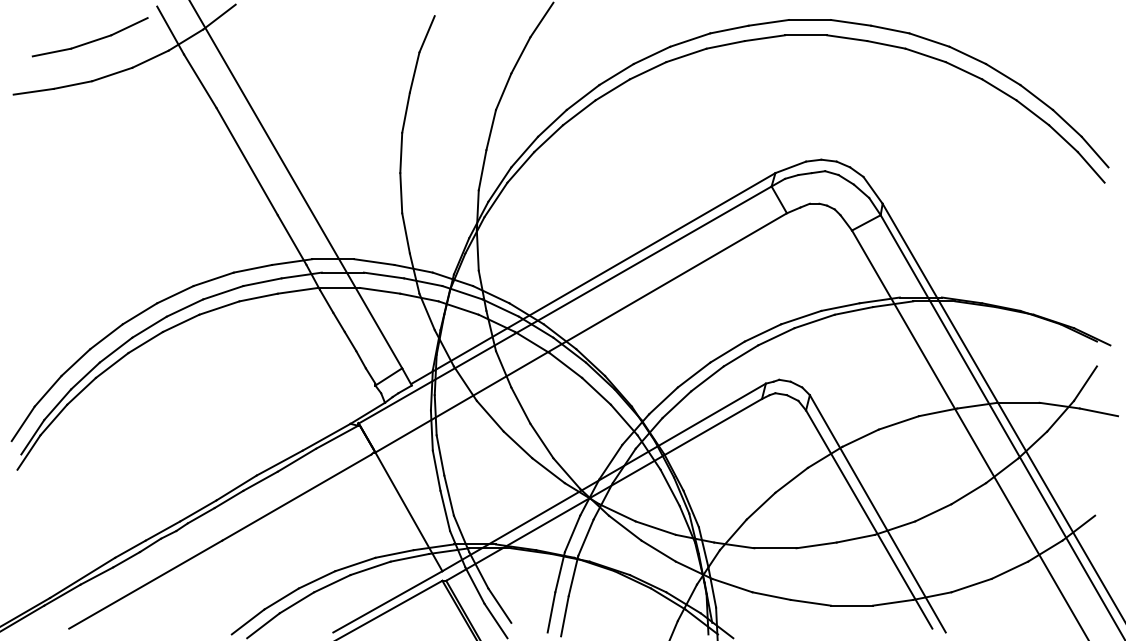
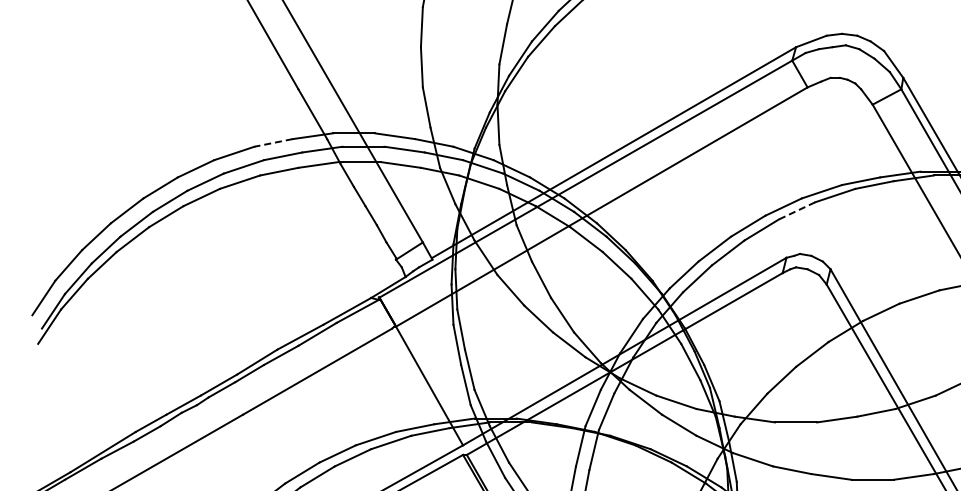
line: (252, 268) -> (273, 142), solid -> dashed
line: (775, 336) -> (796, 210), solid -> dashed

